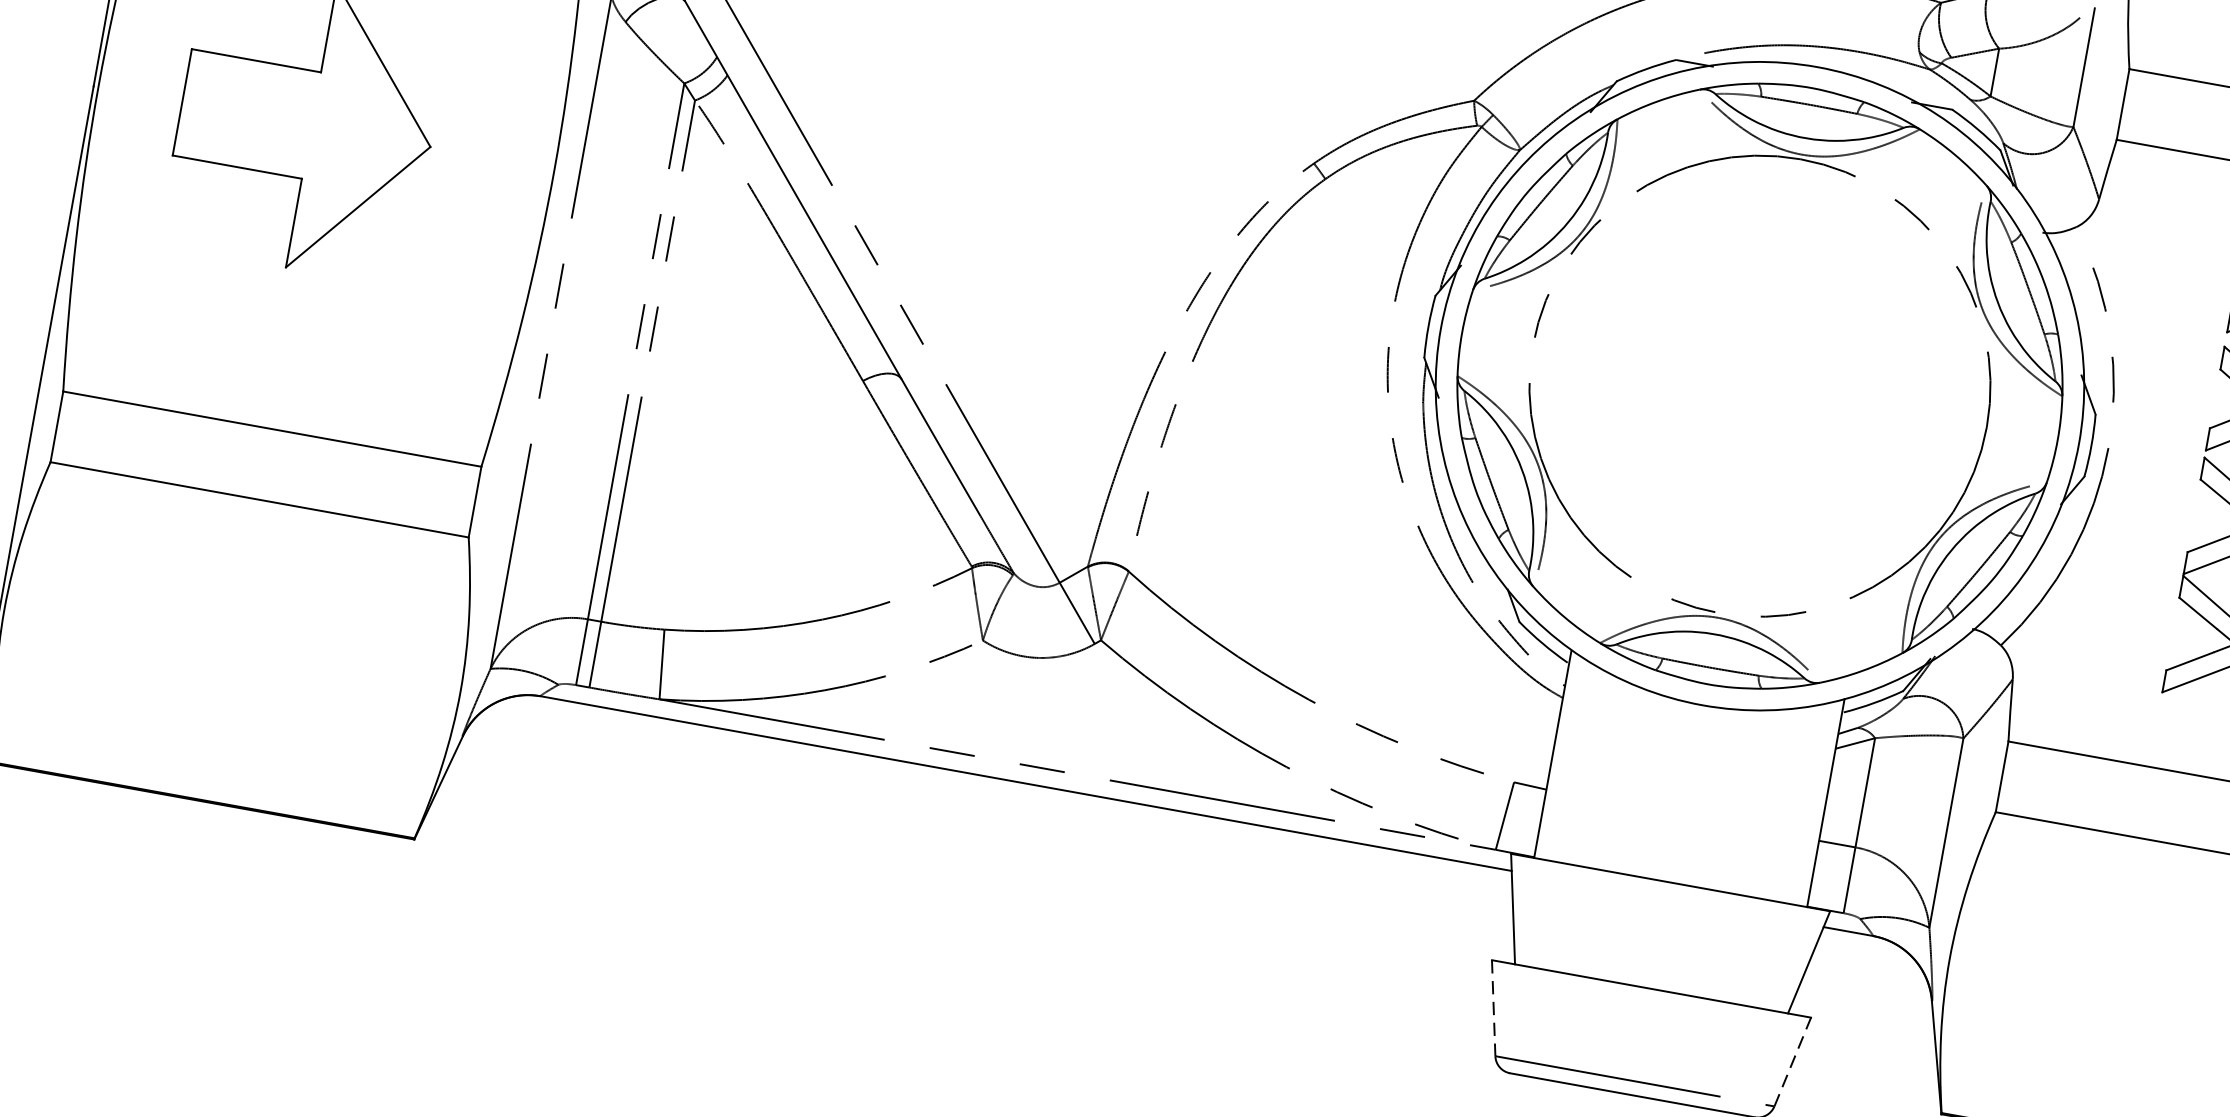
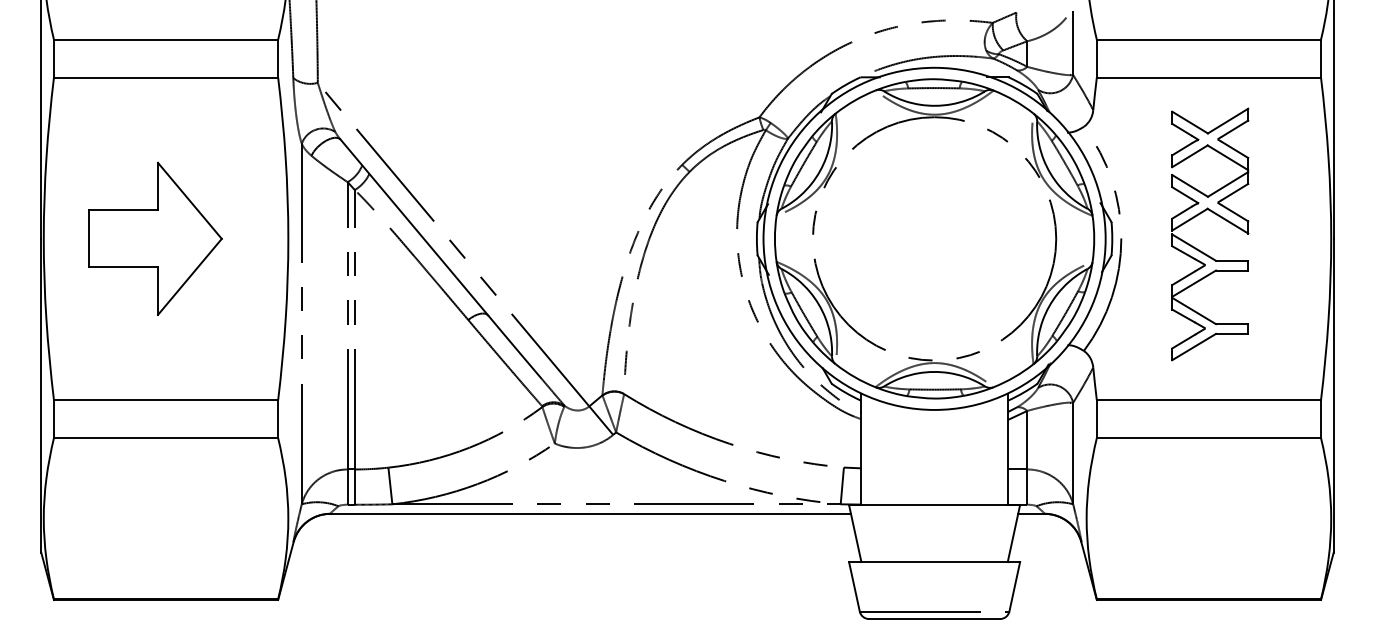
line: (1493, 1009) -> (854, 587), dashed -> solid
line: (1792, 1061) -> (1014, 586), dashed -> solid

